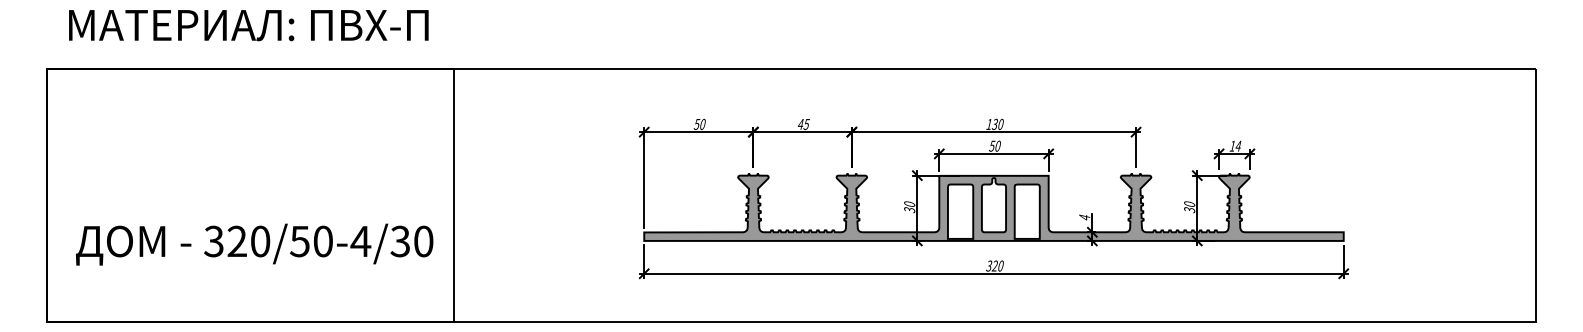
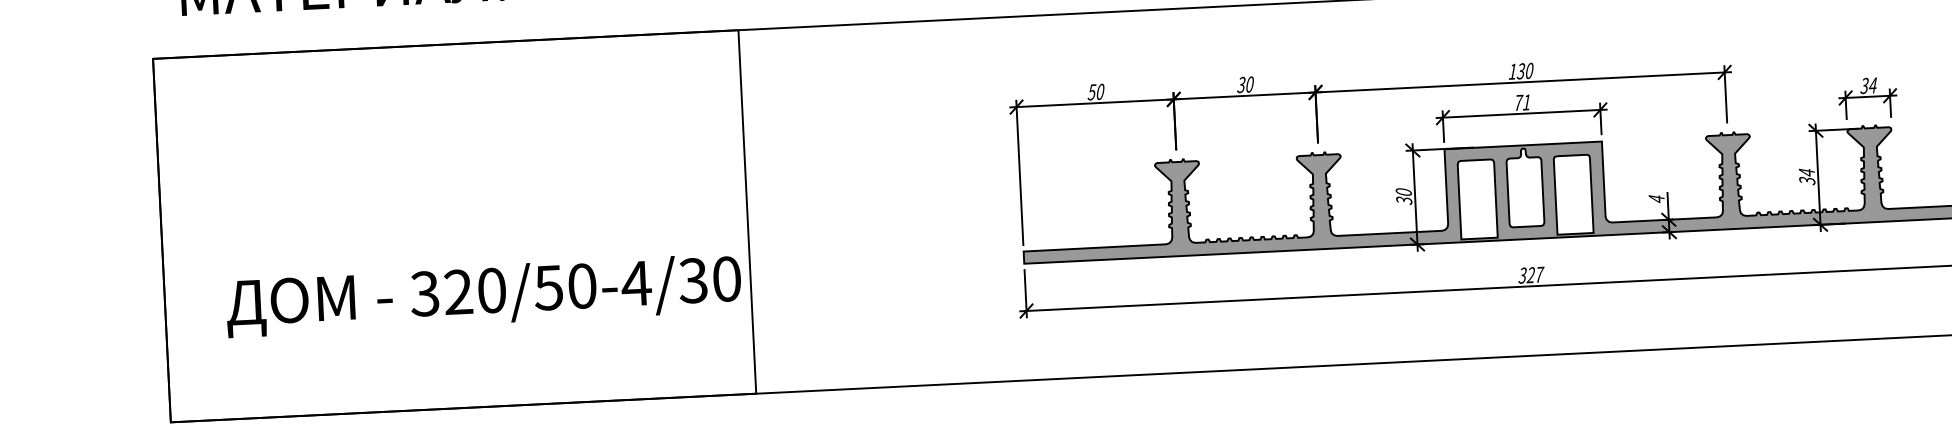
text: (803, 124) -> (1245, 84), 45 -> 30
text: (994, 145) -> (1521, 101), 50 -> 71
text: (1232, 145) -> (1864, 84), 14 -> 34
text: (1189, 204) -> (1806, 172), 30 -> 34
text: (254, 244) -> (483, 295), moved
text: (1001, 265) -> (1540, 273), 320 -> 327

